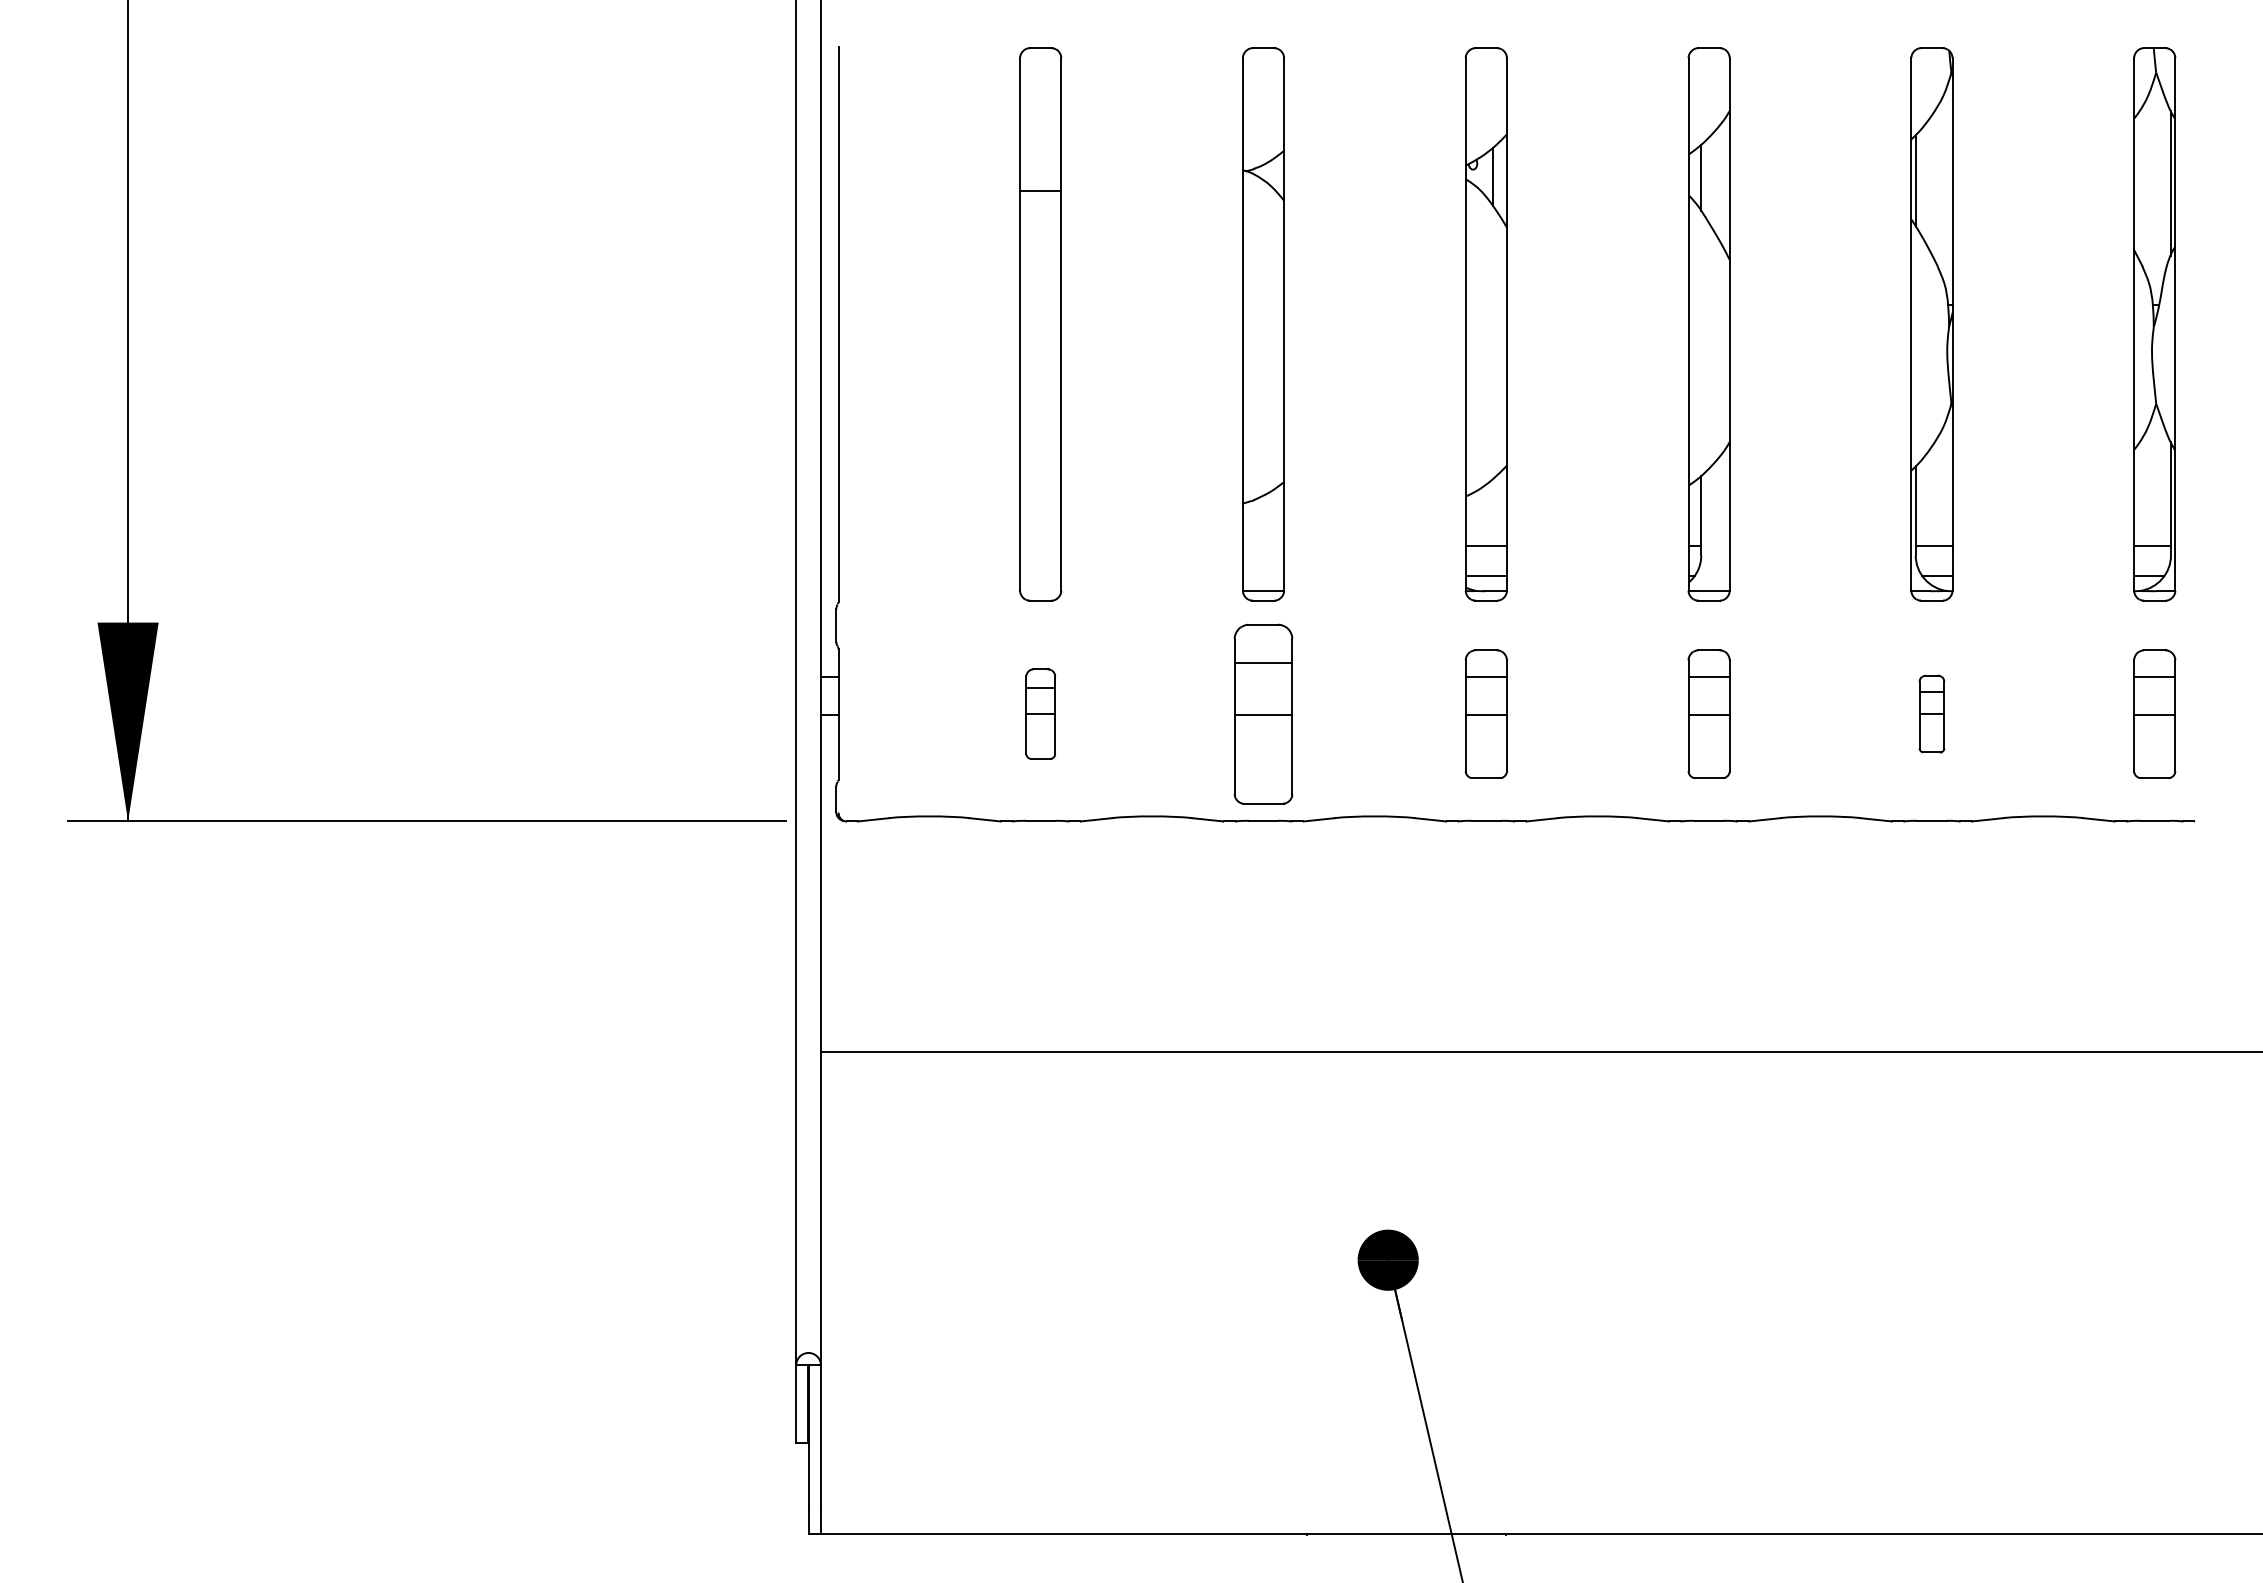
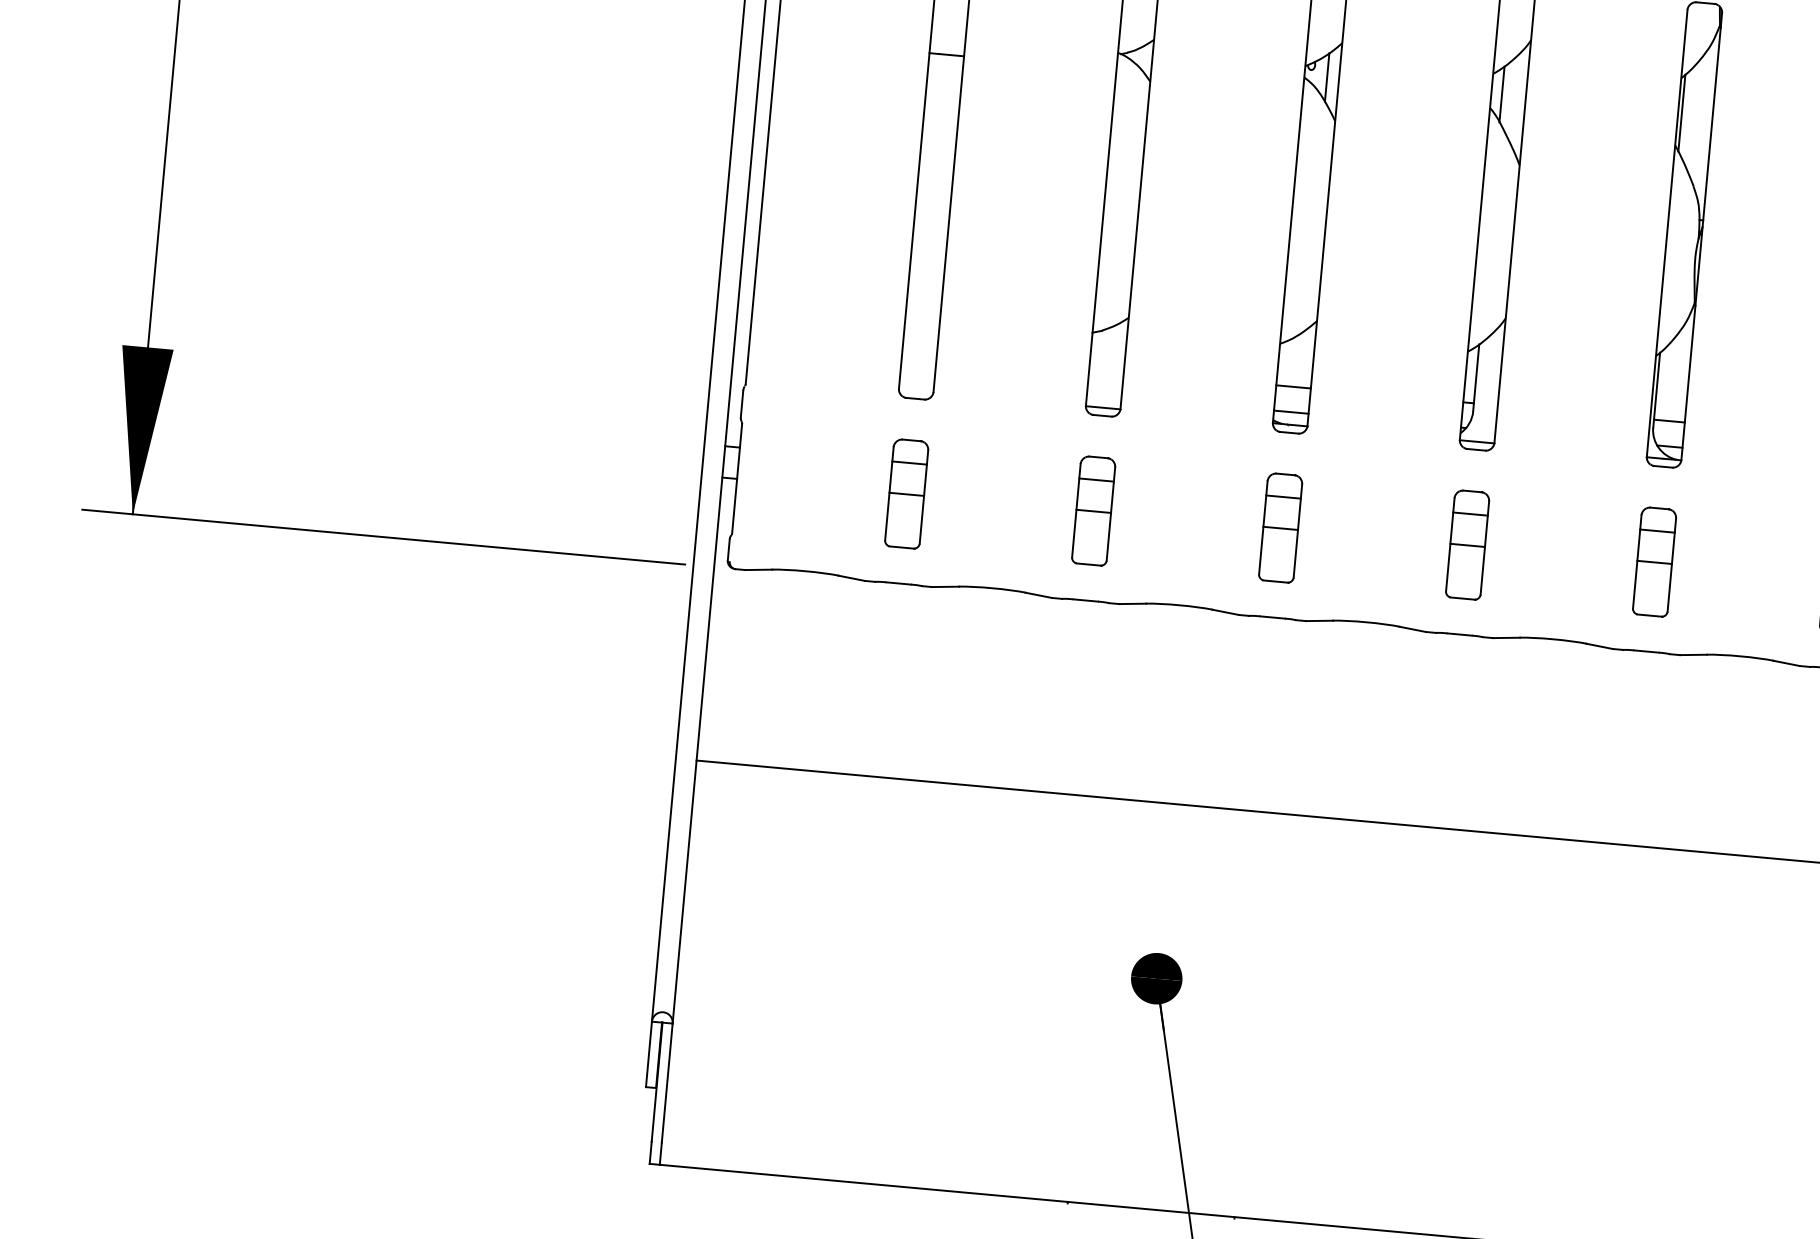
part: (1040, 713) -> (906, 493), size x1.43
part: (1263, 713) -> (1093, 510), size x0.71
part: (1931, 713) -> (1654, 561), size x1.67

